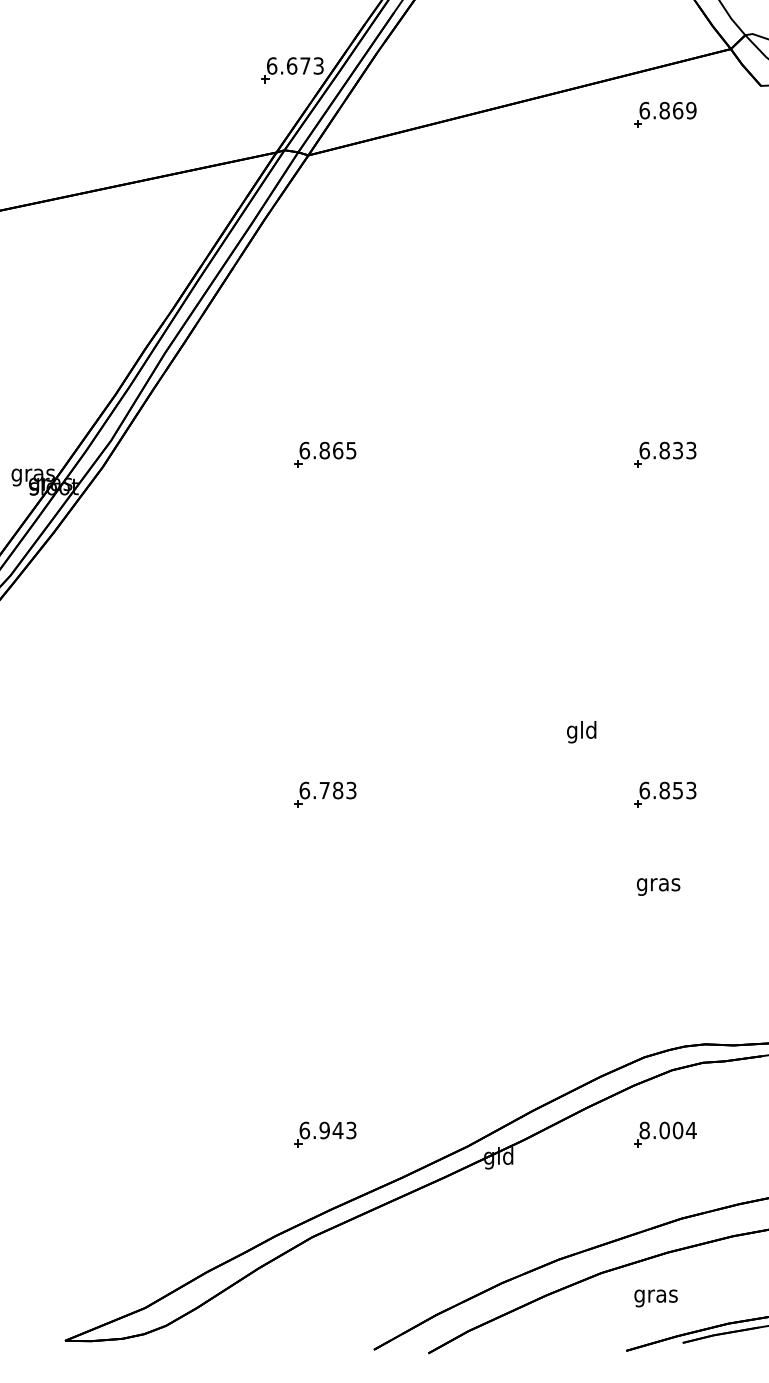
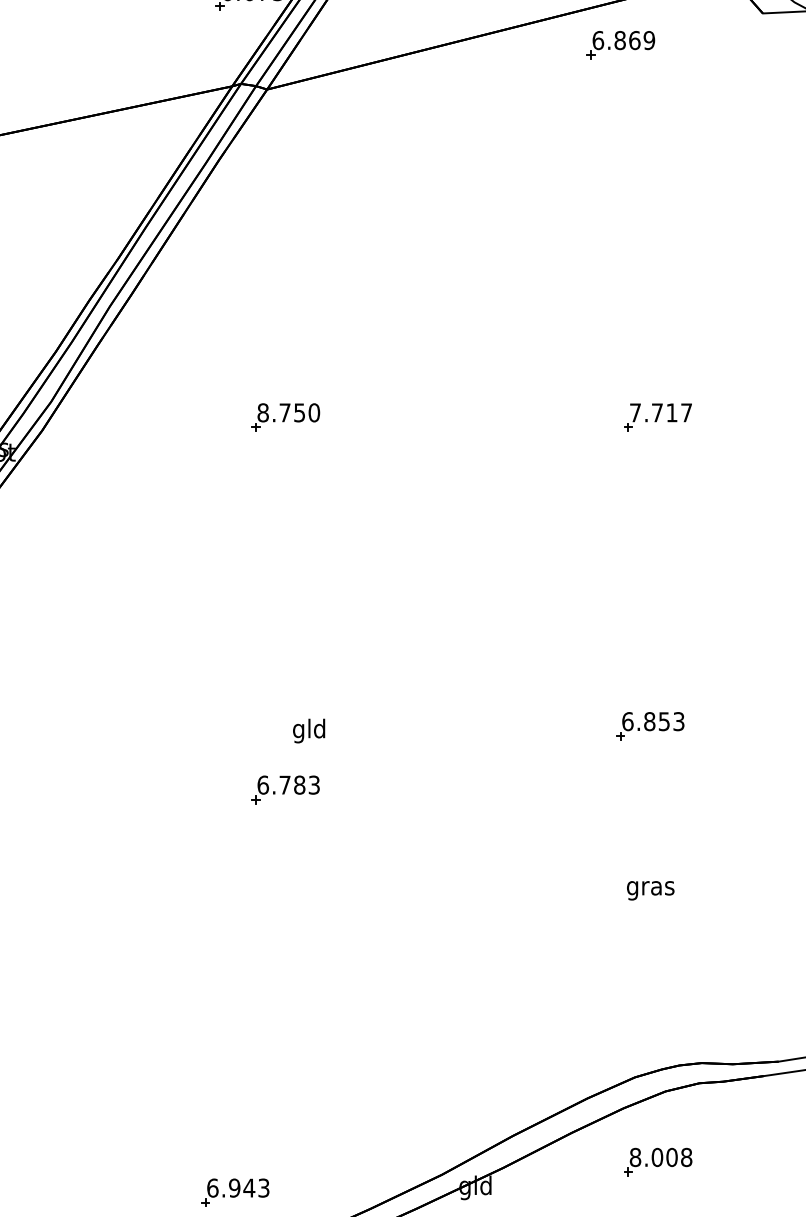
part: (665, 114) -> (621, 44), moved
text: (327, 450) -> (288, 412), 6.865 -> 8.750
text: (667, 450) -> (660, 412), 6.833 -> 7.717
text: (581, 732) -> (308, 731), moved
part: (665, 794) -> (650, 725), moved
text: (690, 1130) -> (685, 1157), 8.004 -> 8.008
part: (325, 1134) -> (235, 1192), moved

